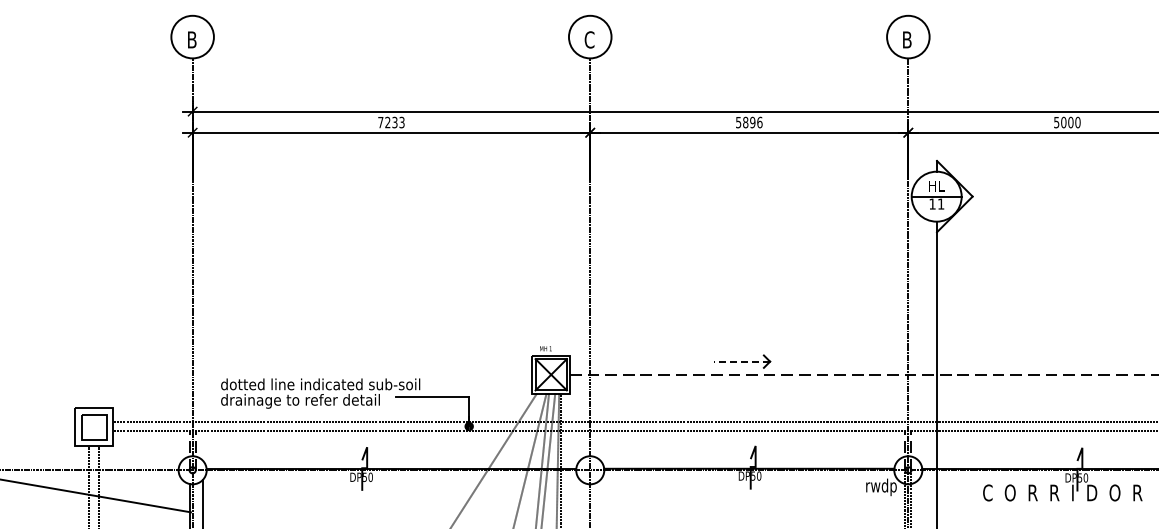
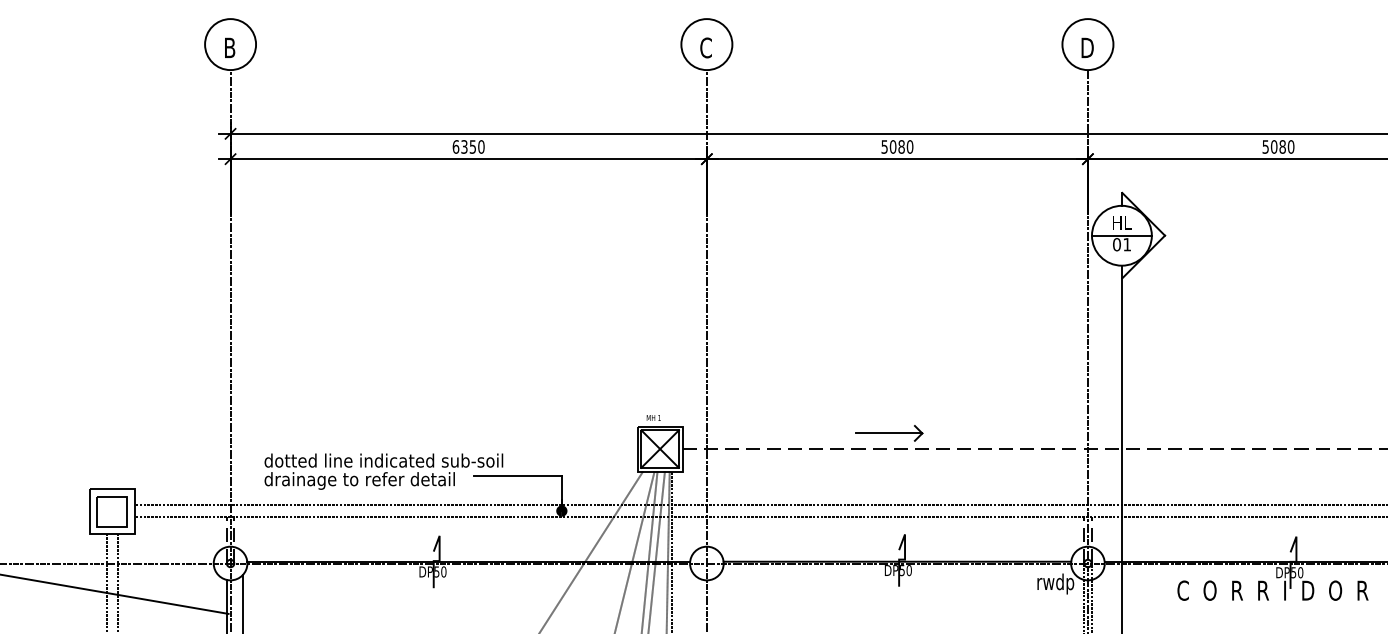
text: (908, 40) -> (1088, 48), B -> D
text: (391, 122) -> (468, 146), 7233 -> 6350
text: (752, 122) -> (901, 146), 5896 -> 5080
text: (1070, 122) -> (1282, 146), 5000 -> 5080
text: (932, 203) -> (1116, 243), 11 -> 01
line: (742, 361) -> (889, 433), dashed -> solid

